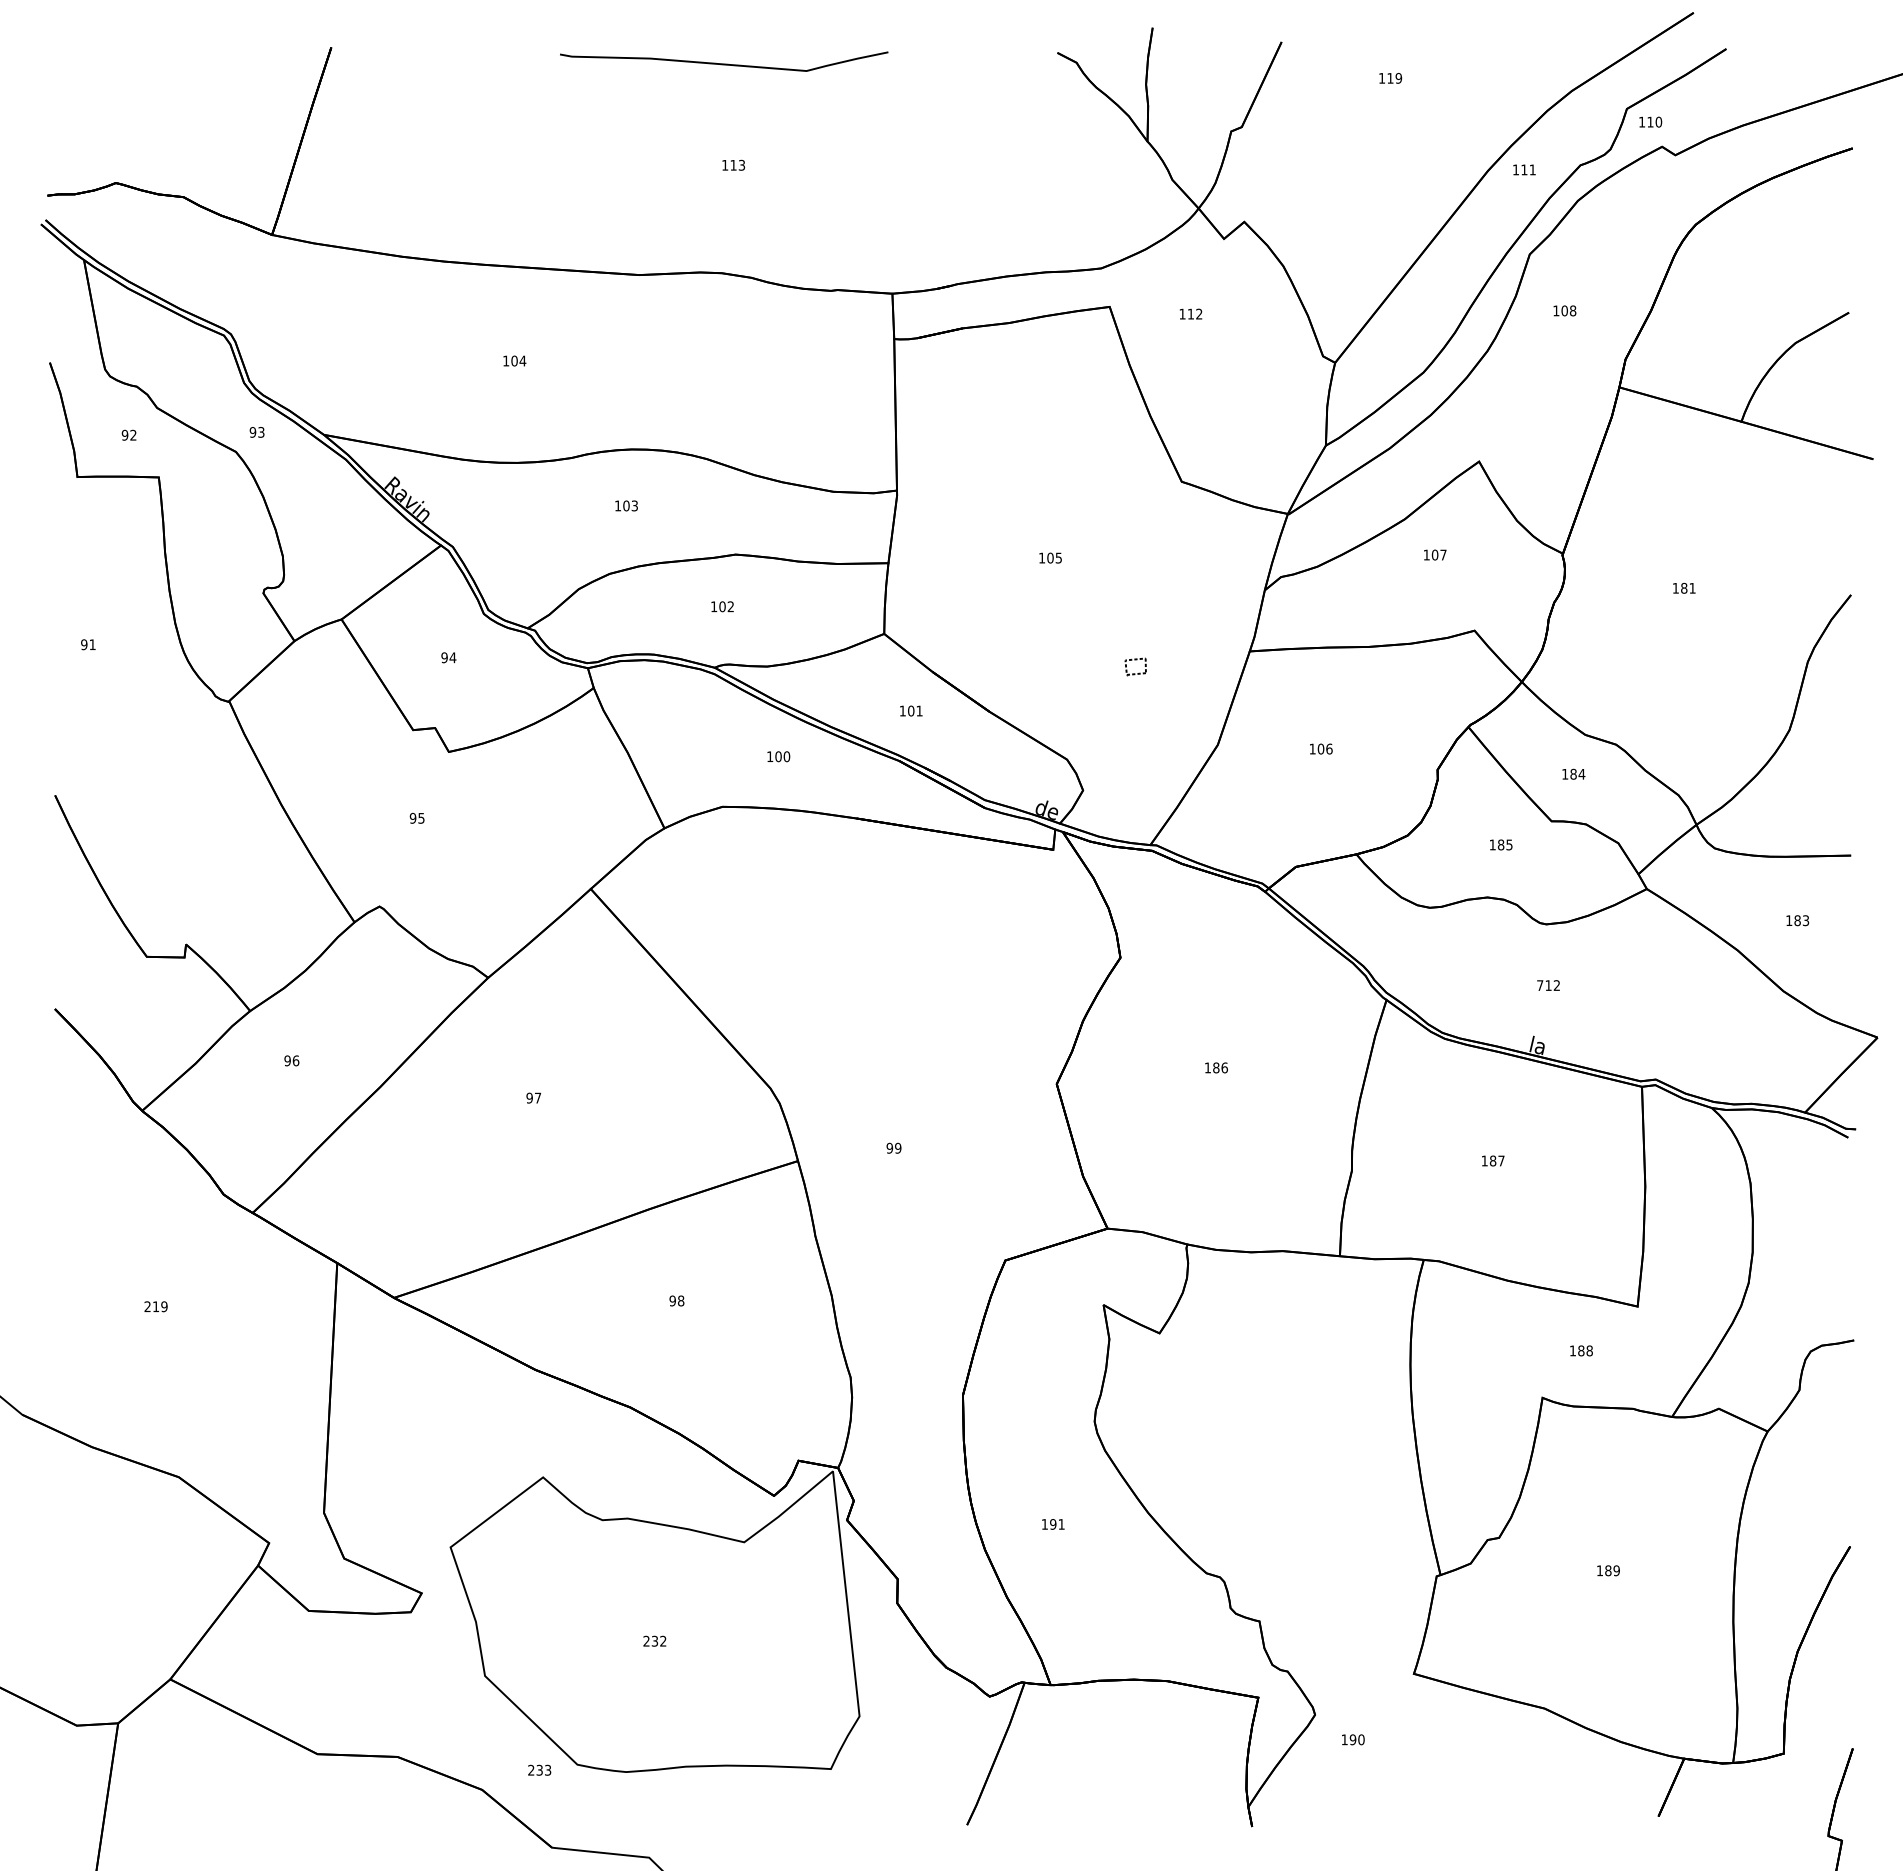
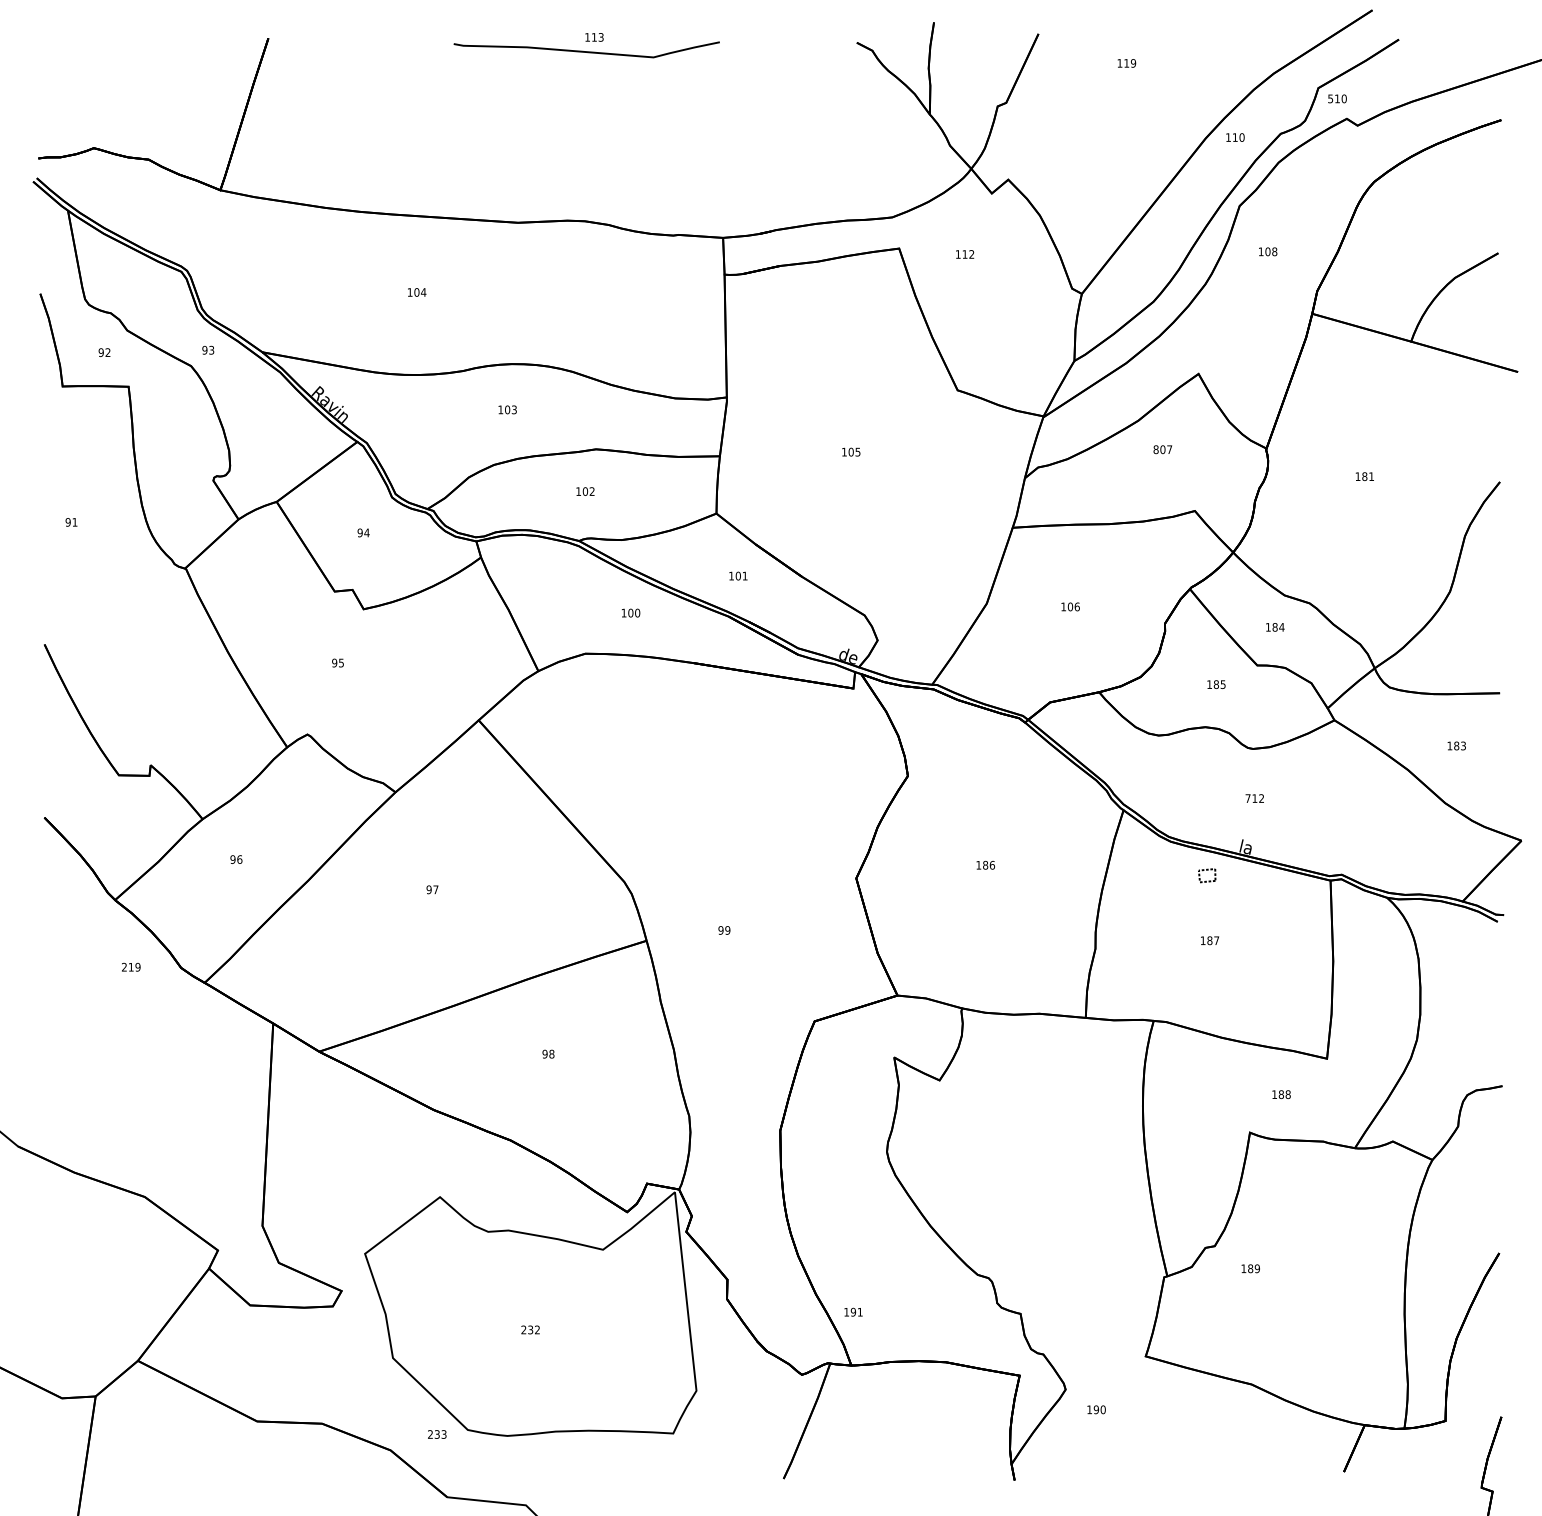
text: (1642, 121) -> (1330, 98), 110 -> 510
text: (733, 164) -> (594, 36), moved
text: (1532, 169) -> (1241, 137), 111 -> 110
text: (1426, 554) -> (1155, 449), 107 -> 807
part: (1135, 666) -> (1206, 875), moved
text: (155, 1306) -> (130, 967), moved
text: (1053, 1524) -> (853, 1312), moved
text: (1608, 1570) -> (1250, 1268), moved

